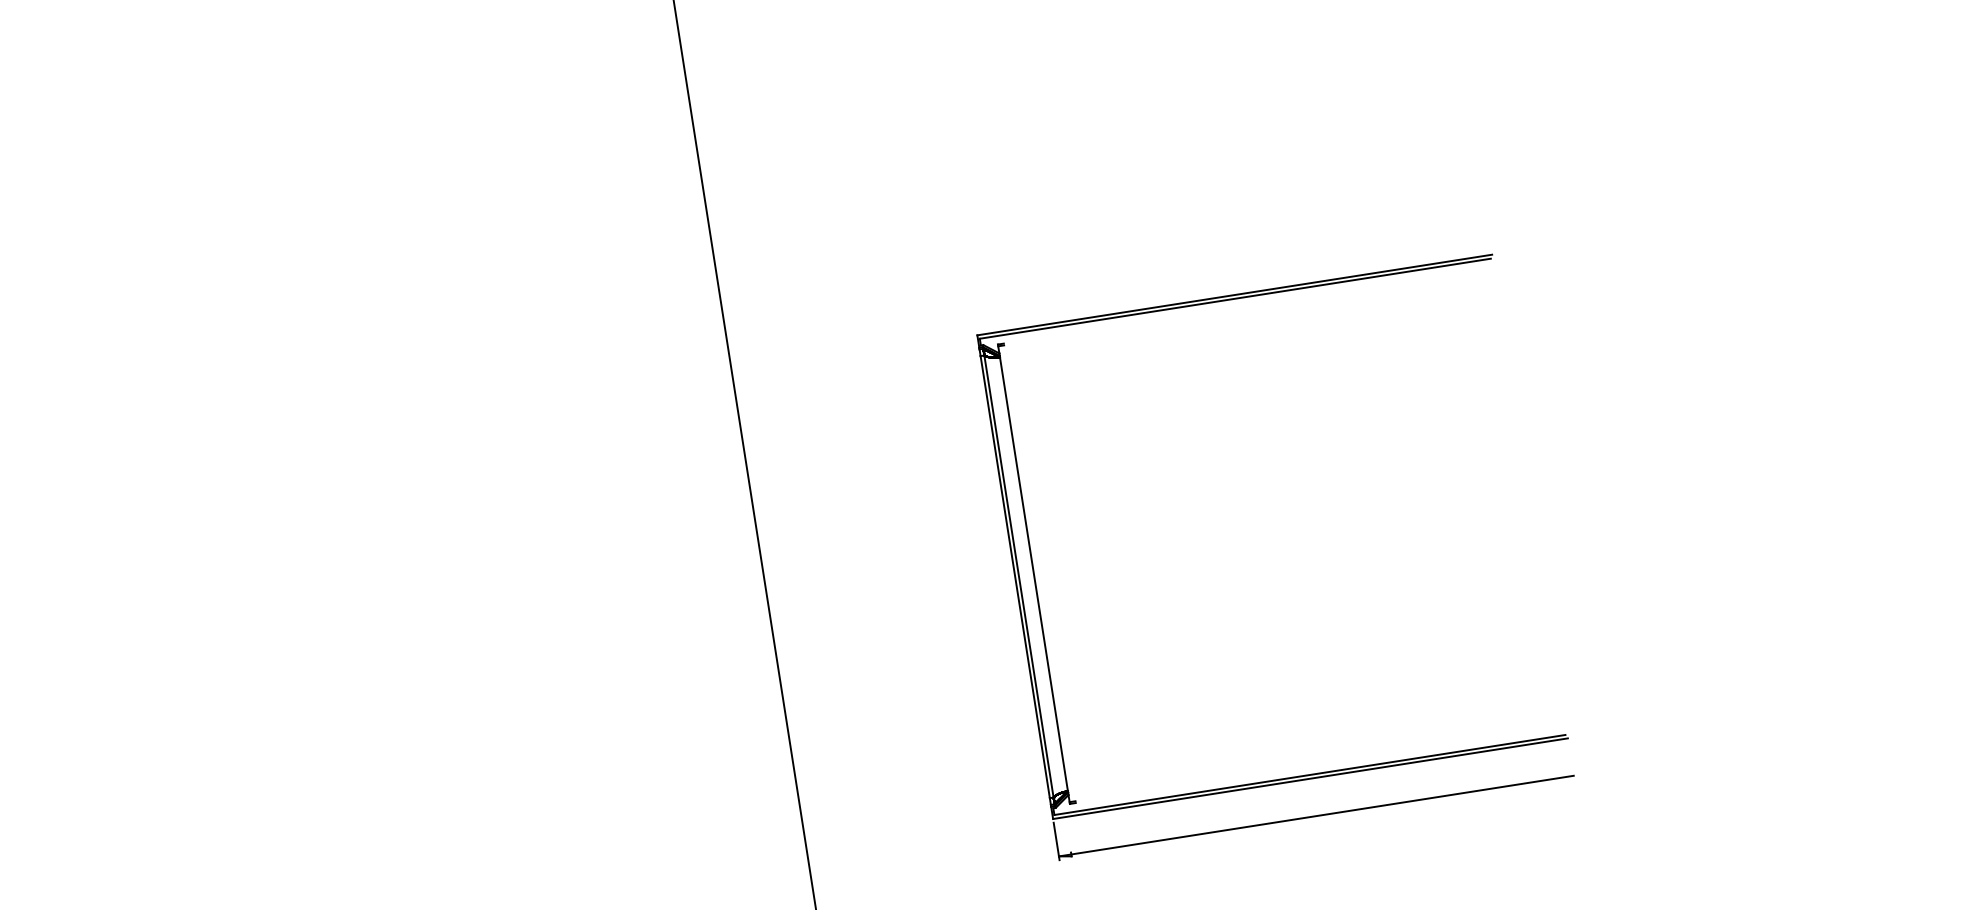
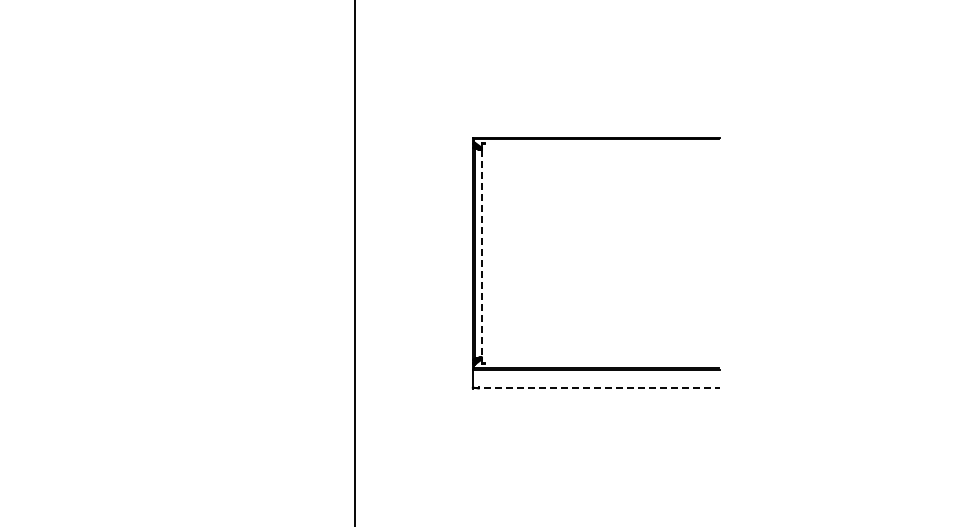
line: (1033, 574) -> (481, 253), solid -> dashed
line: (1316, 815) -> (596, 387), solid -> dashed

